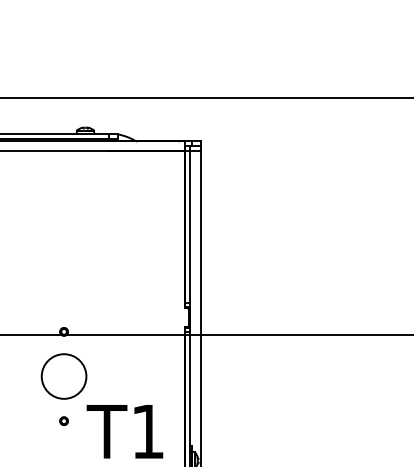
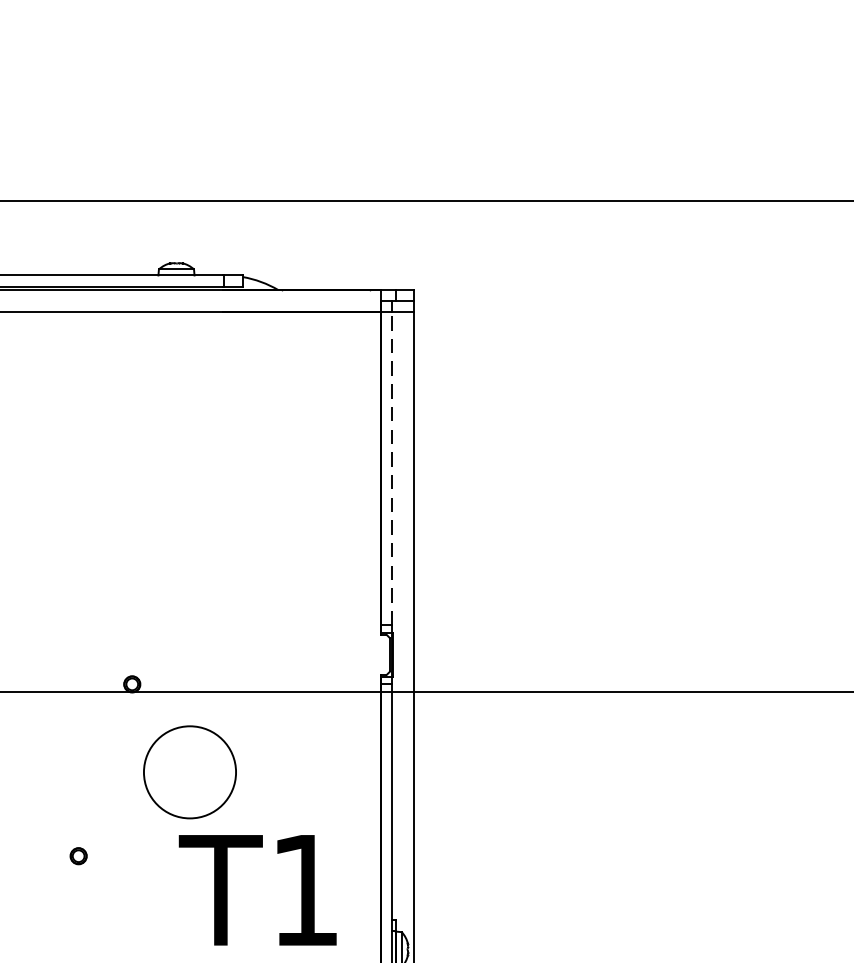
line: (190, 227) -> (392, 469), solid -> dashed
circle: (63, 376) -> (188, 772), moved
part: (63, 420) -> (77, 854), moved

